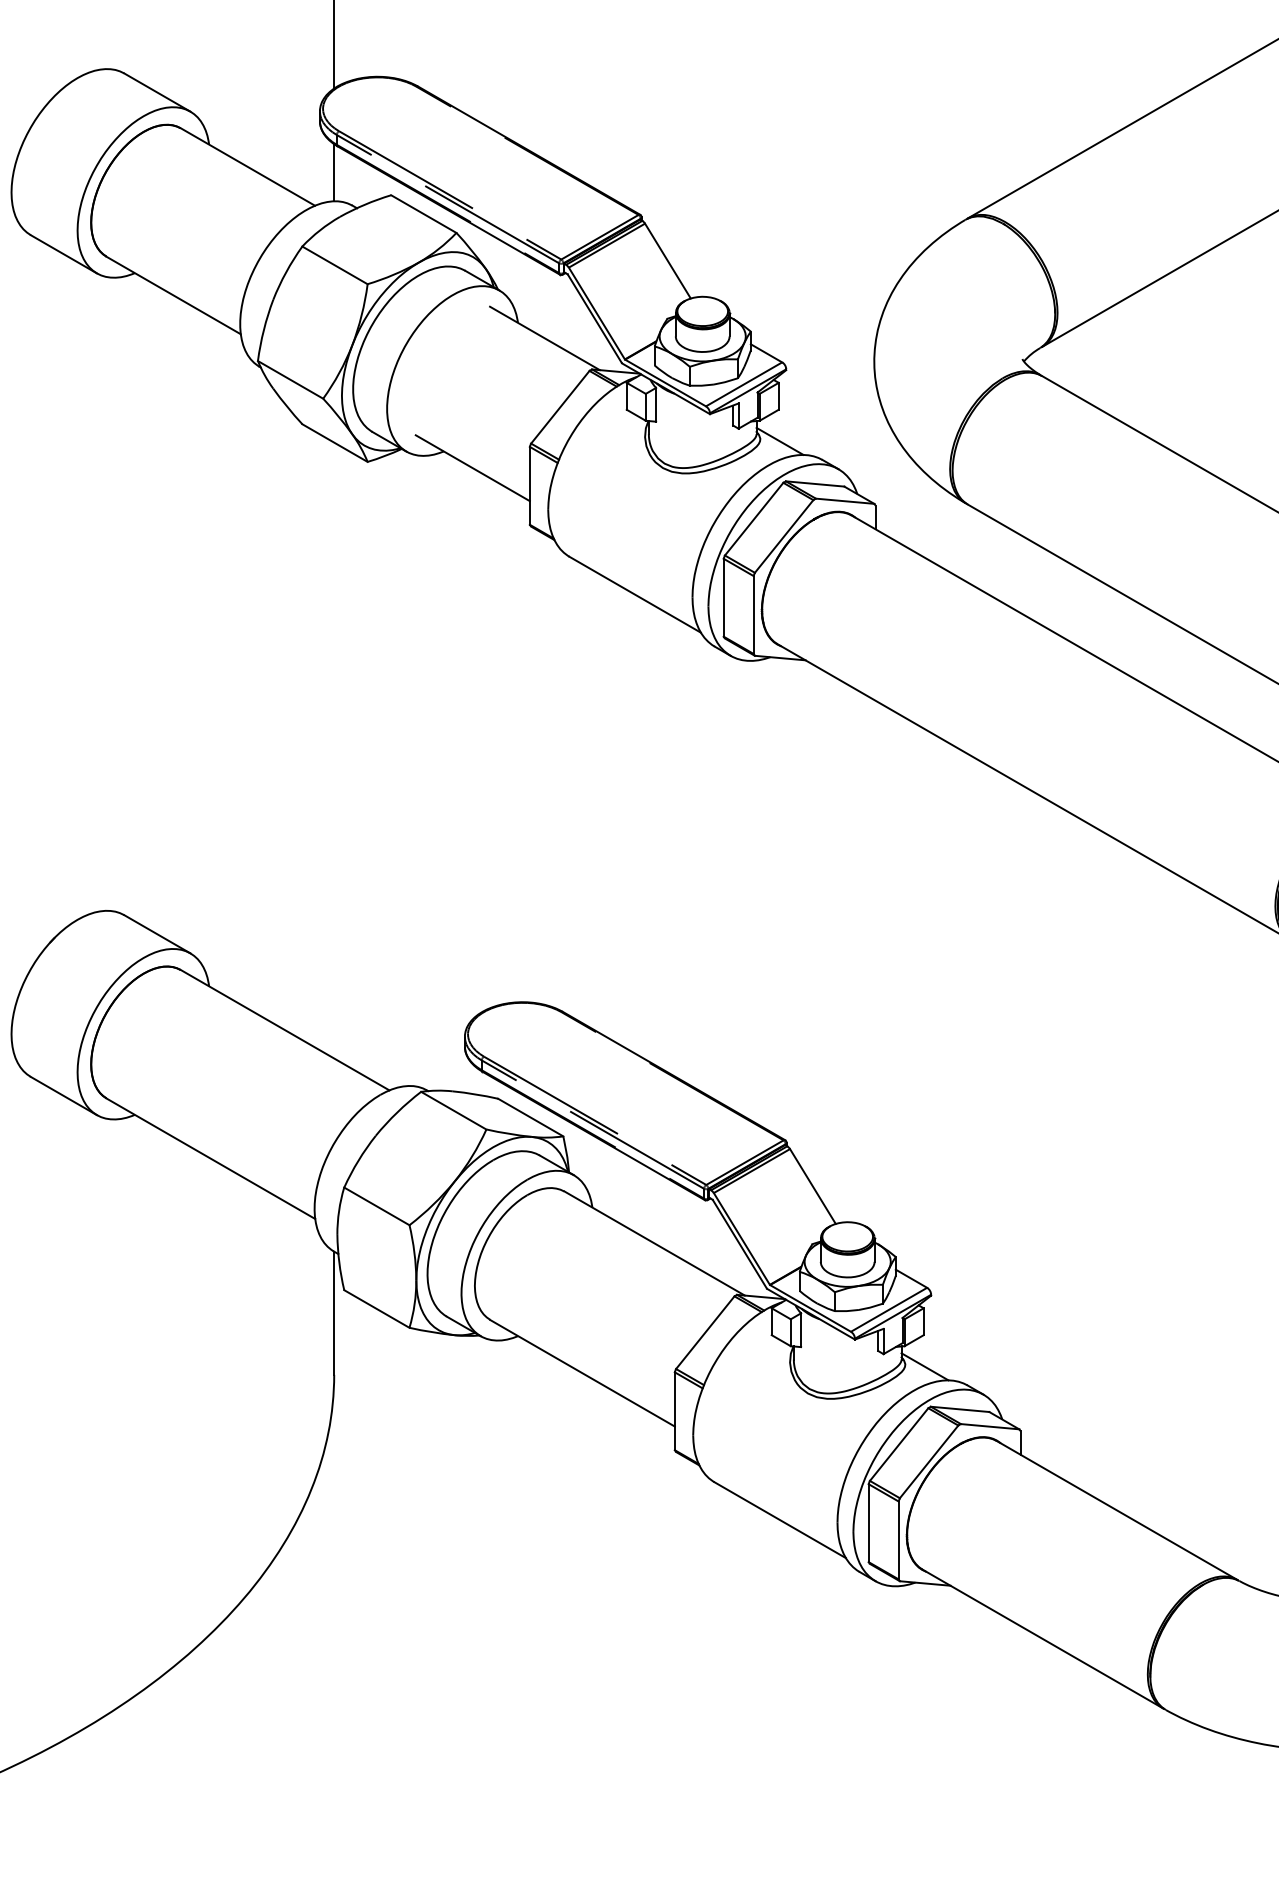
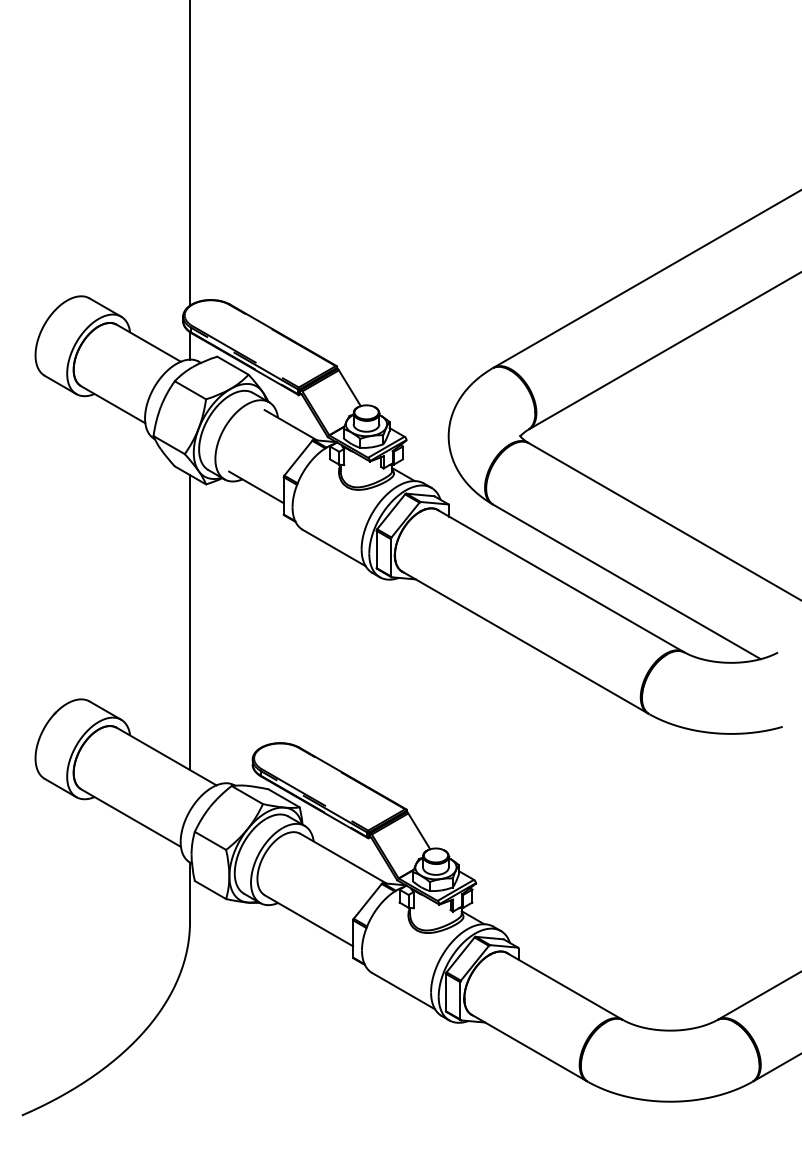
line: (335, 750) -> (190, 622), added

